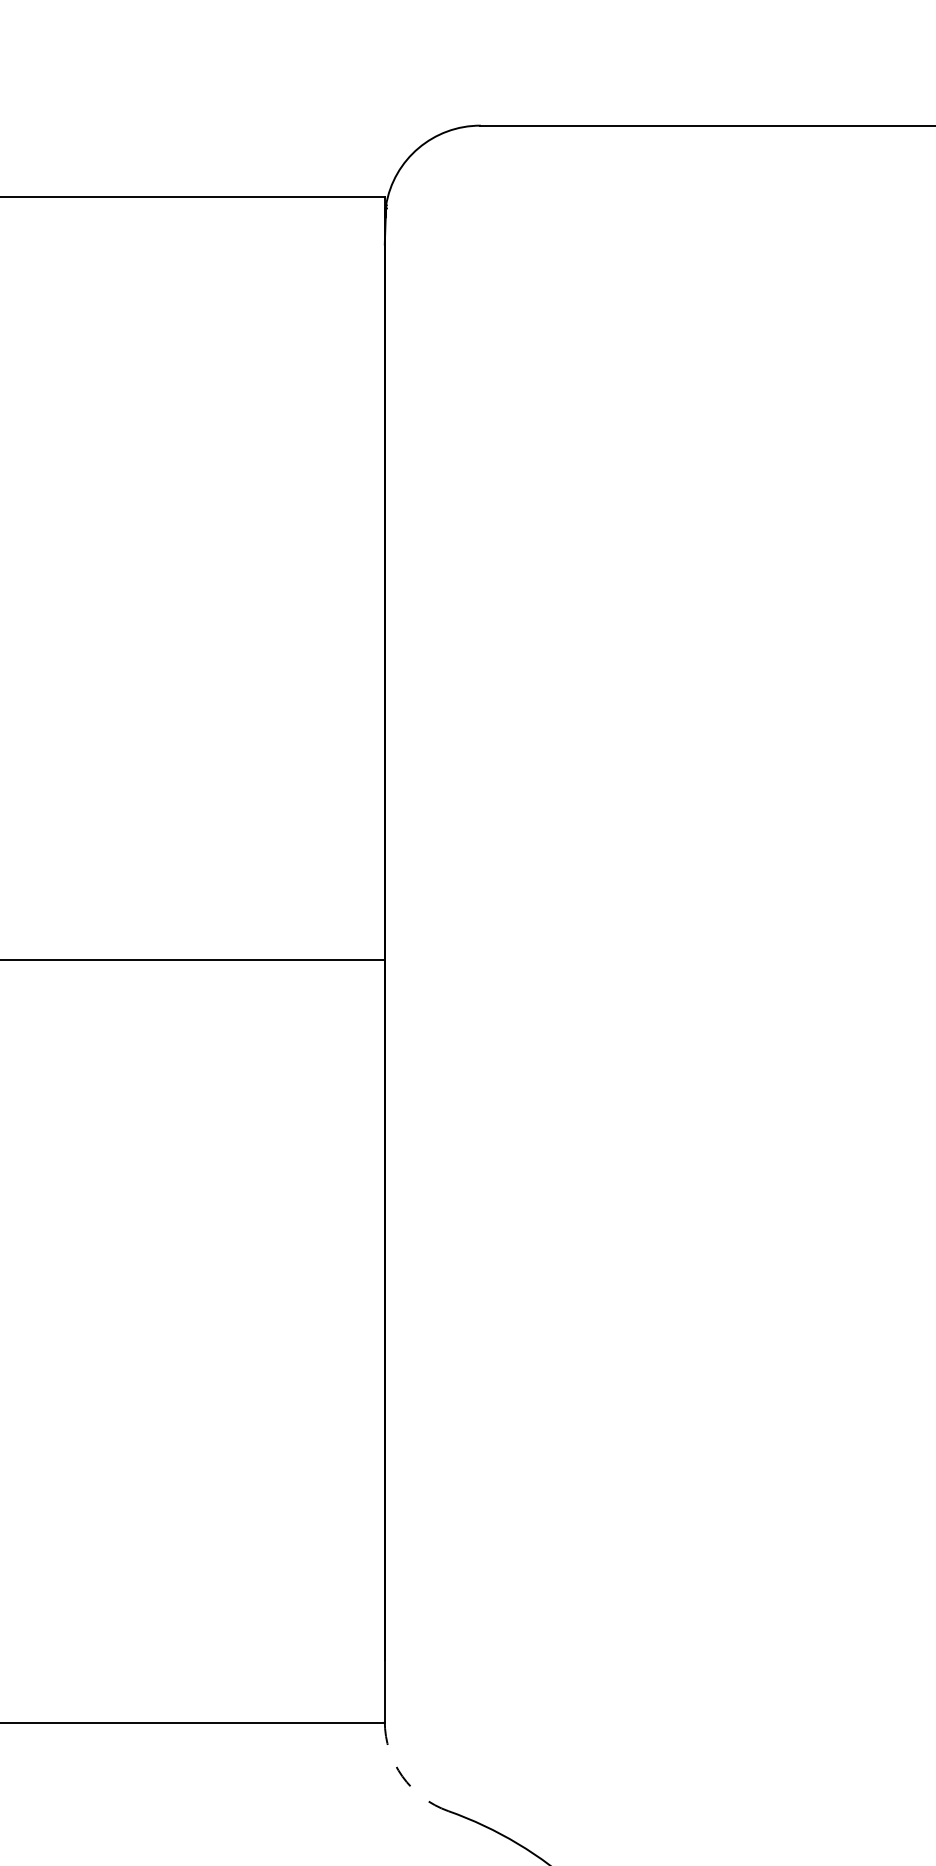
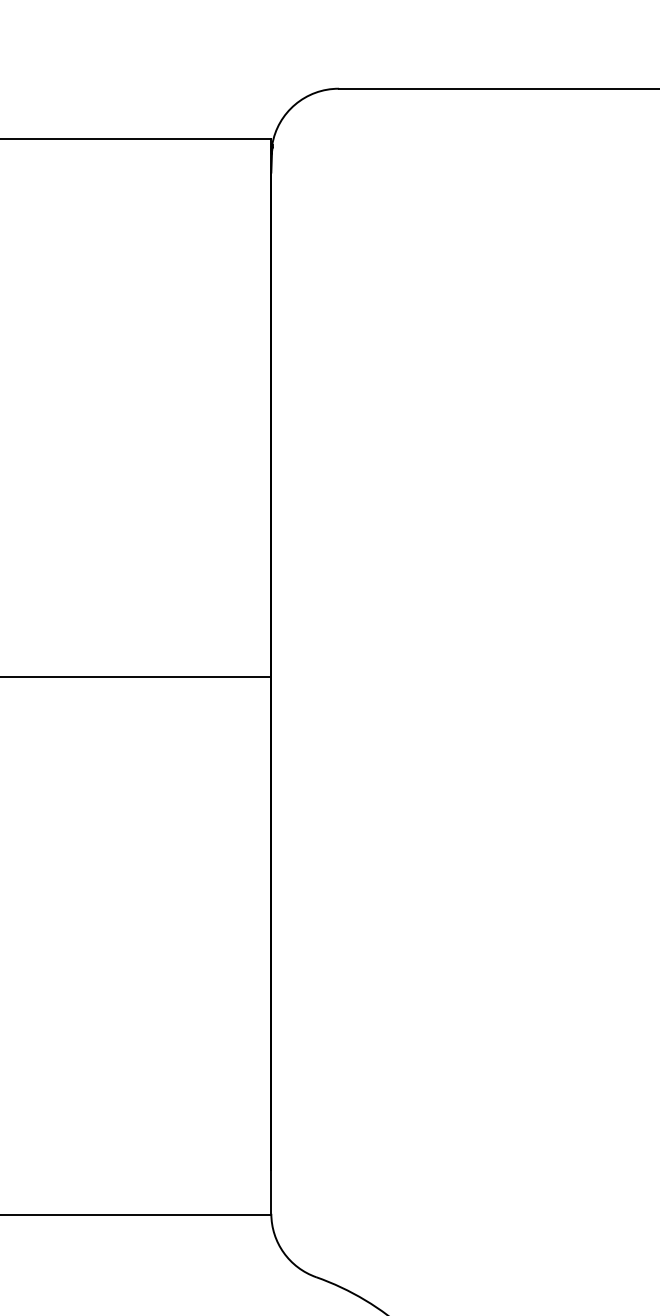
arc: (402, 1776) -> (283, 1252), dashed -> solid

